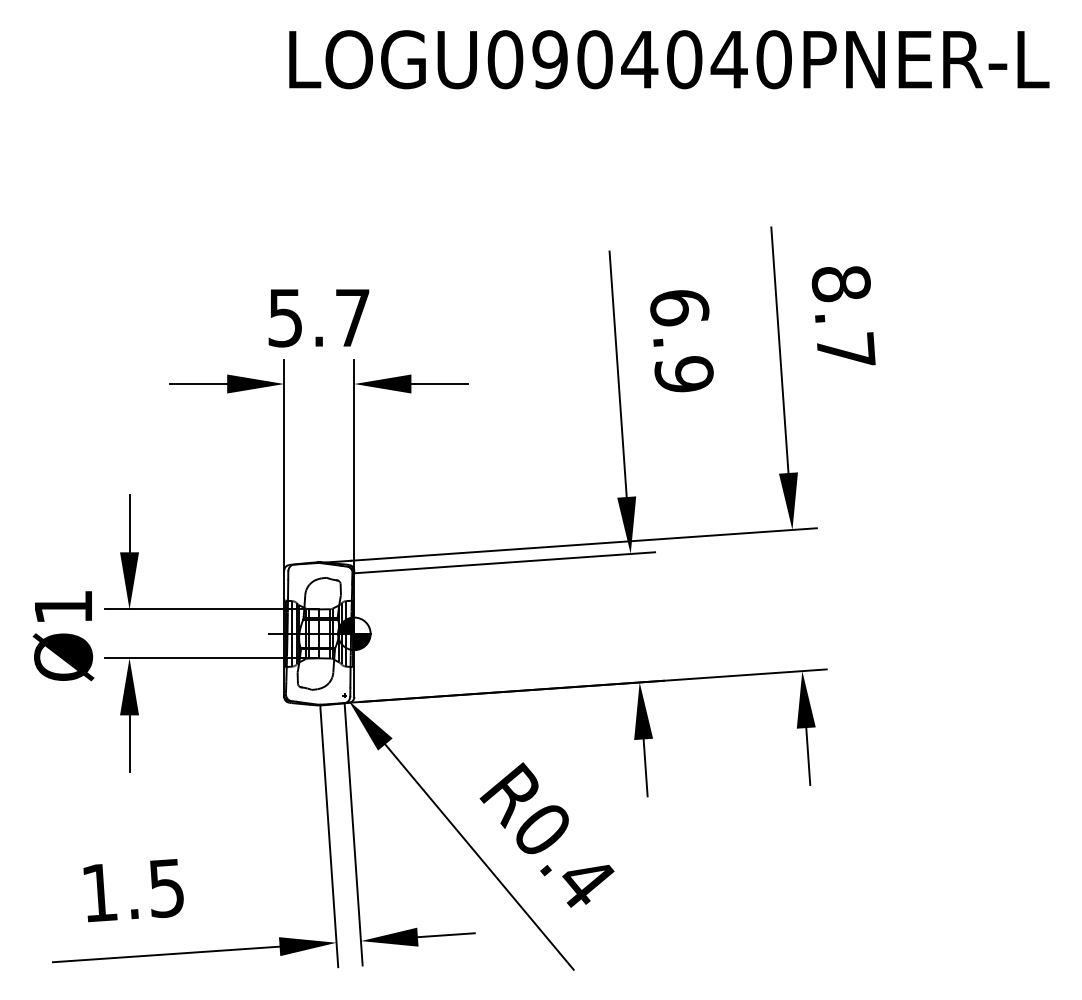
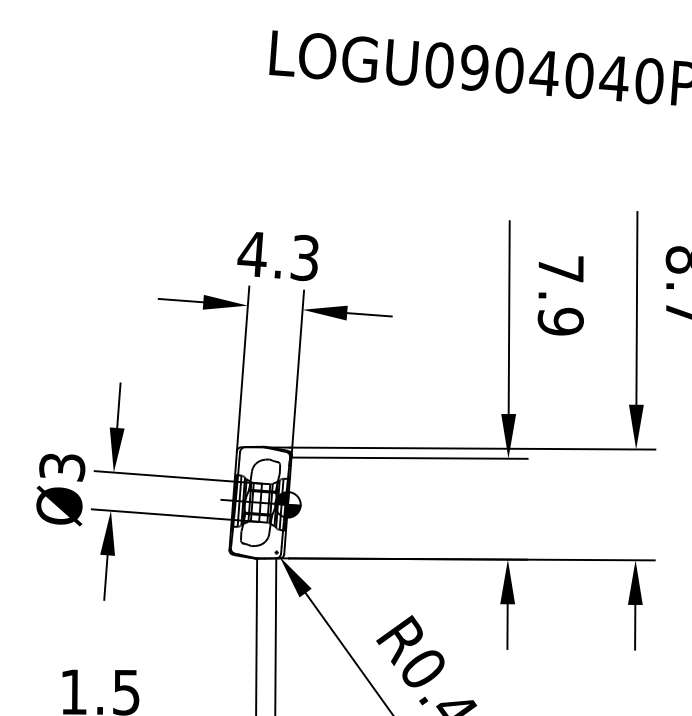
text: (679, 307) -> (561, 269), 6.9 -> 7.9
text: (317, 317) -> (277, 255), 5.7 -> 4.3
text: (63, 607) -> (62, 467), Ø1 -> Ø3

